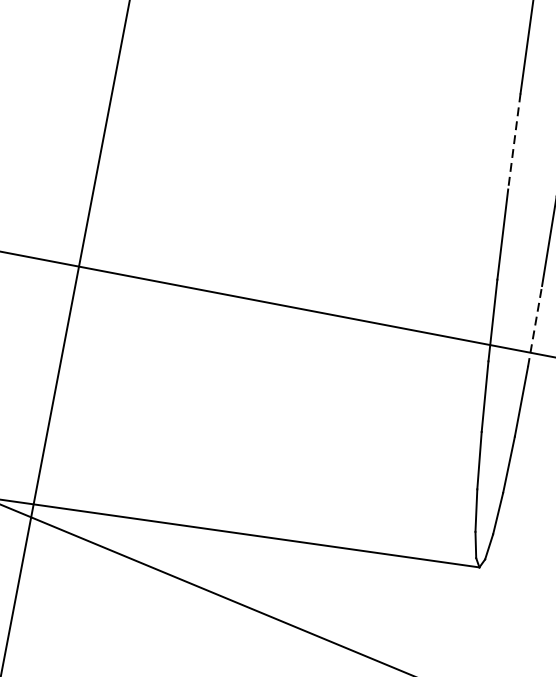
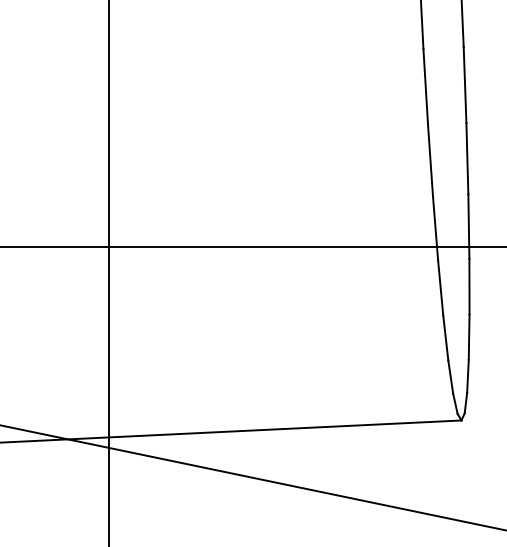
line: (514, 140) -> (425, 86), dashed -> solid
line: (534, 326) -> (468, 226), dashed -> solid

